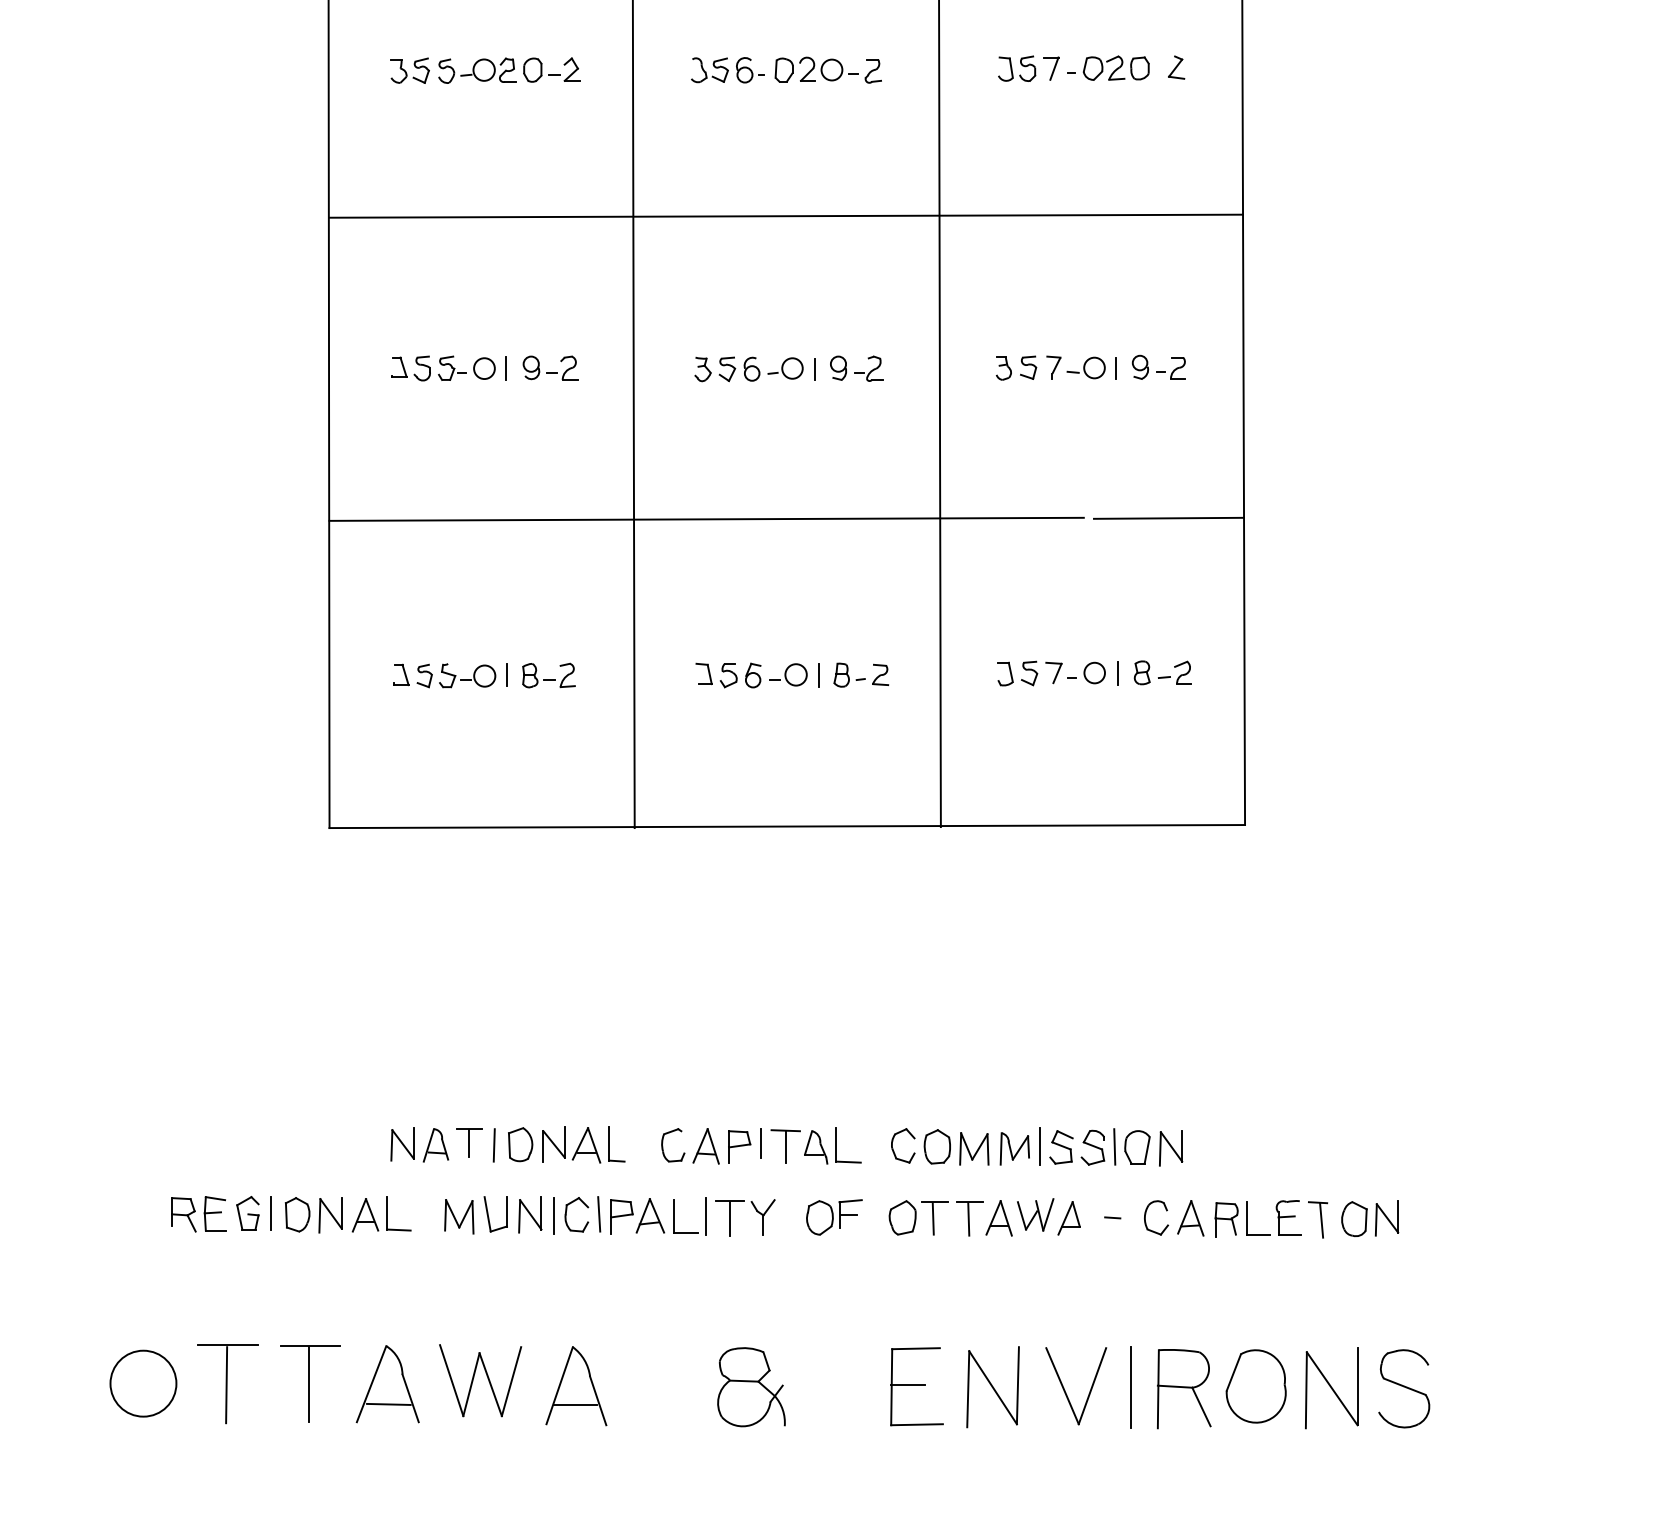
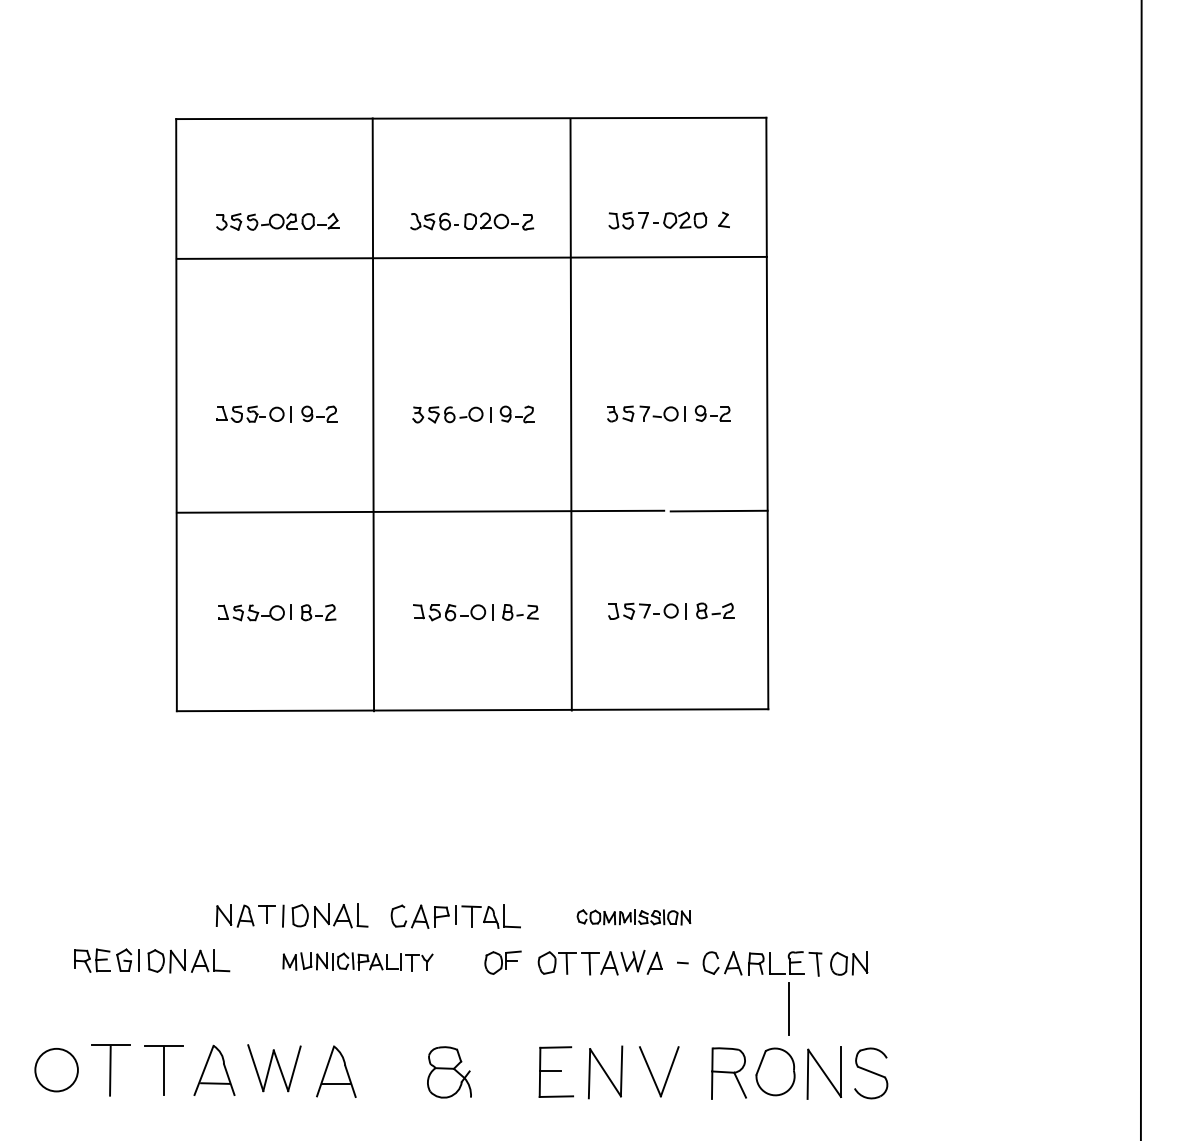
line: (785, 215) -> (471, 257), moved
part: (1036, 1147) -> (633, 917), size x0.6
part: (609, 1215) -> (357, 961), size x0.7
line: (1130, 1387) -> (788, 1008), moved

